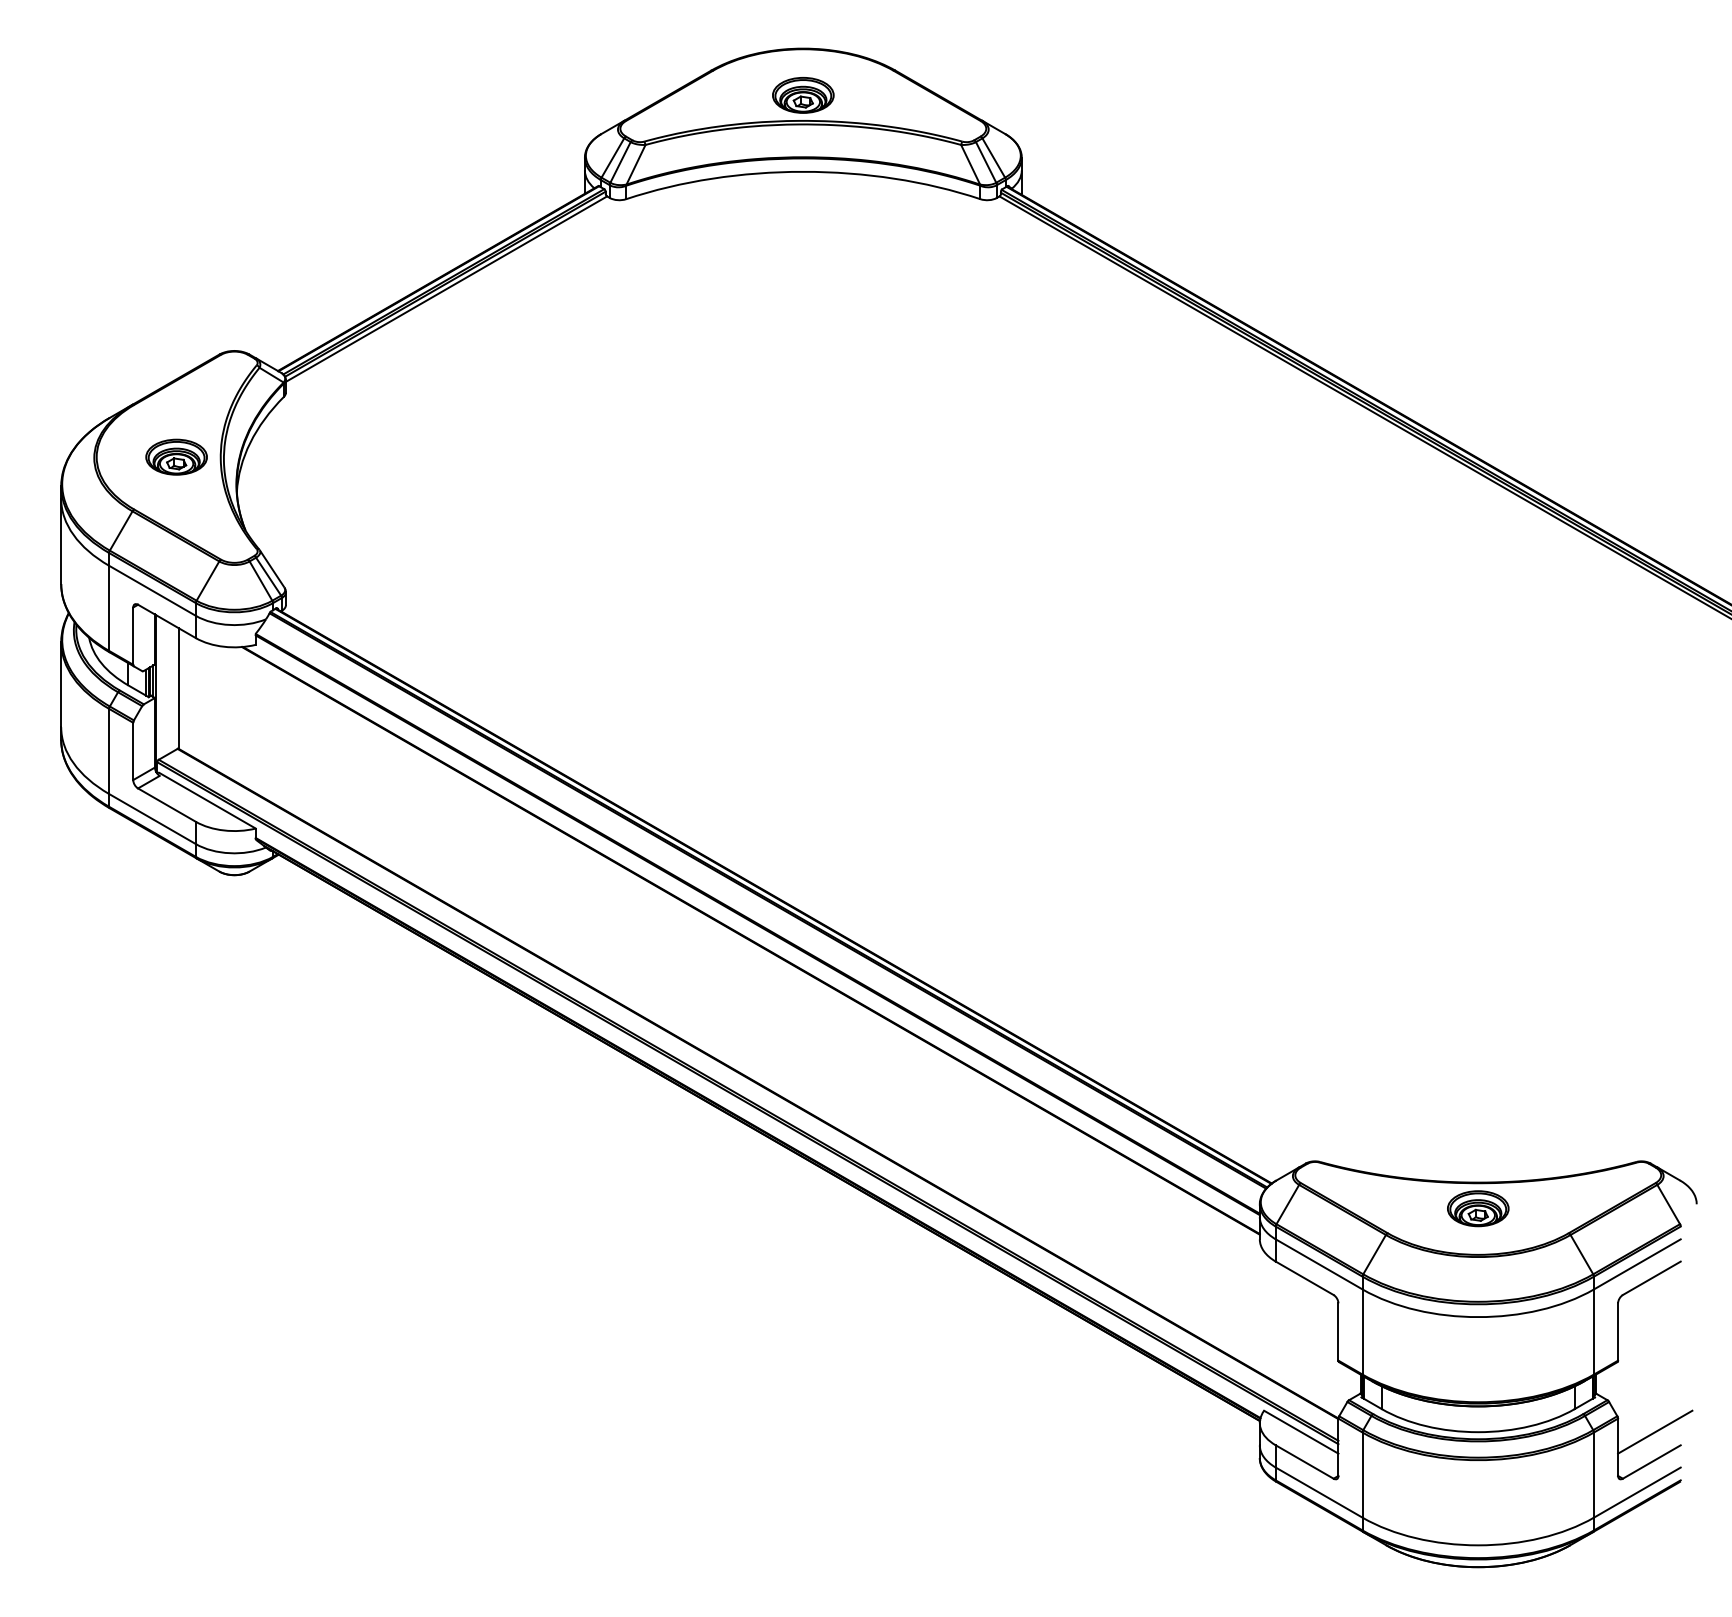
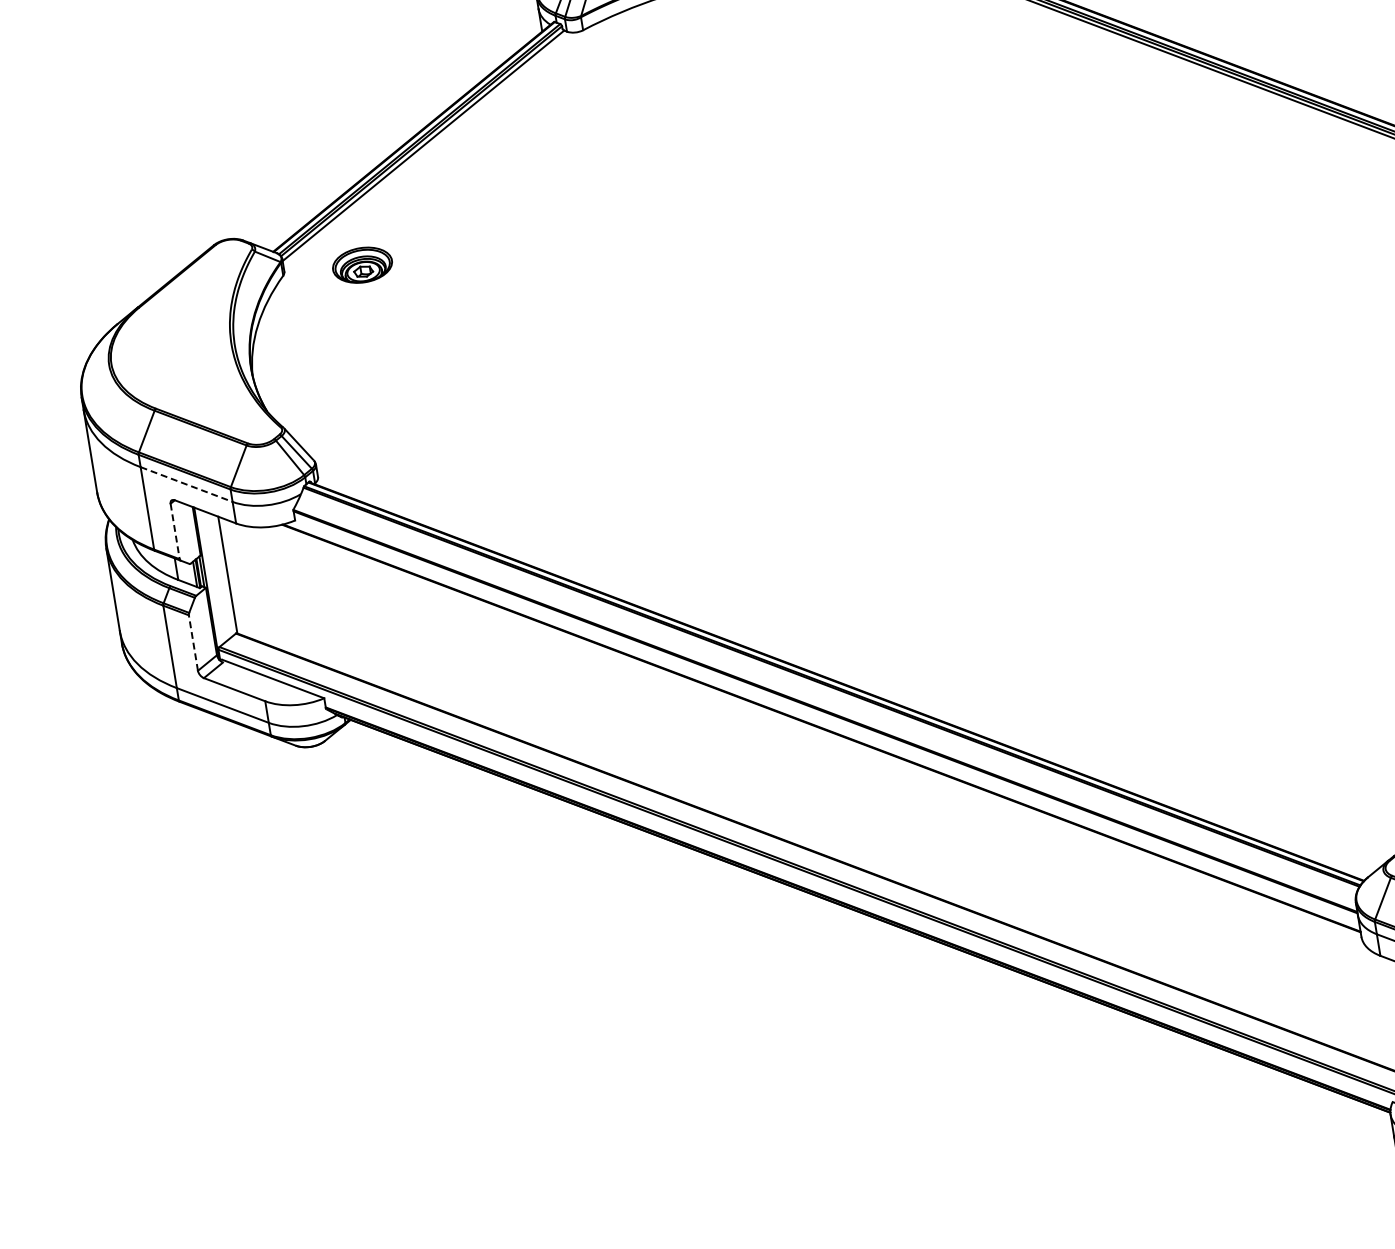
part: (176, 456) -> (362, 264), moved
line: (152, 591) -> (186, 485), solid -> dashed
line: (133, 636) -> (175, 531), solid -> dashed
line: (133, 751) -> (193, 643), solid -> dashed

